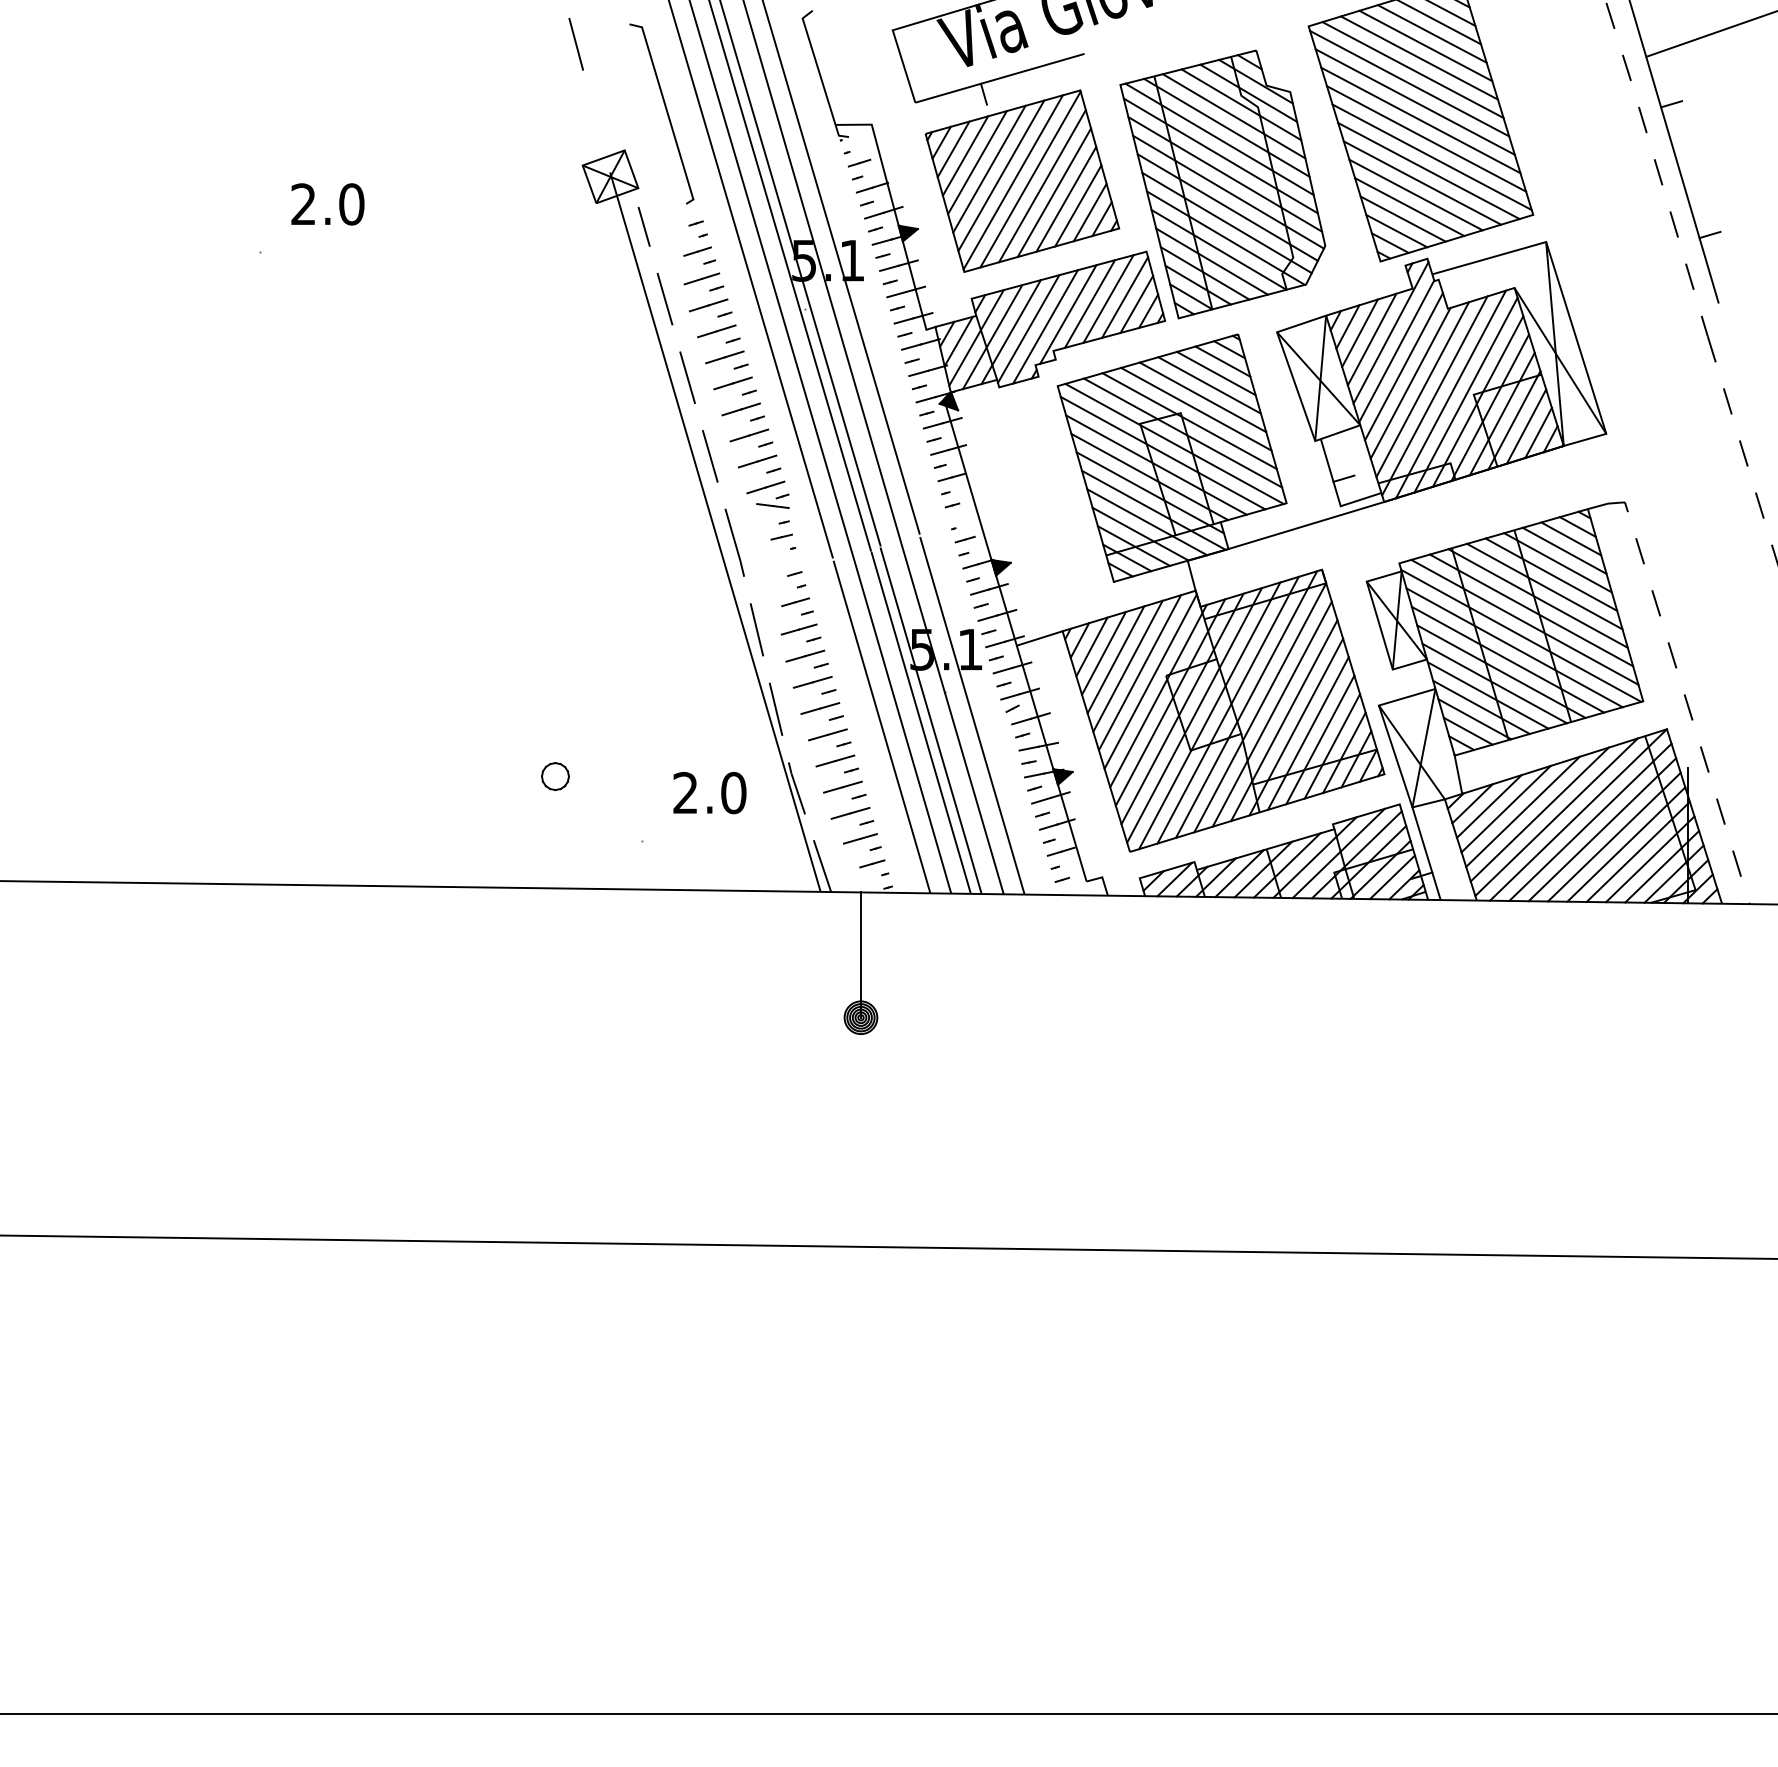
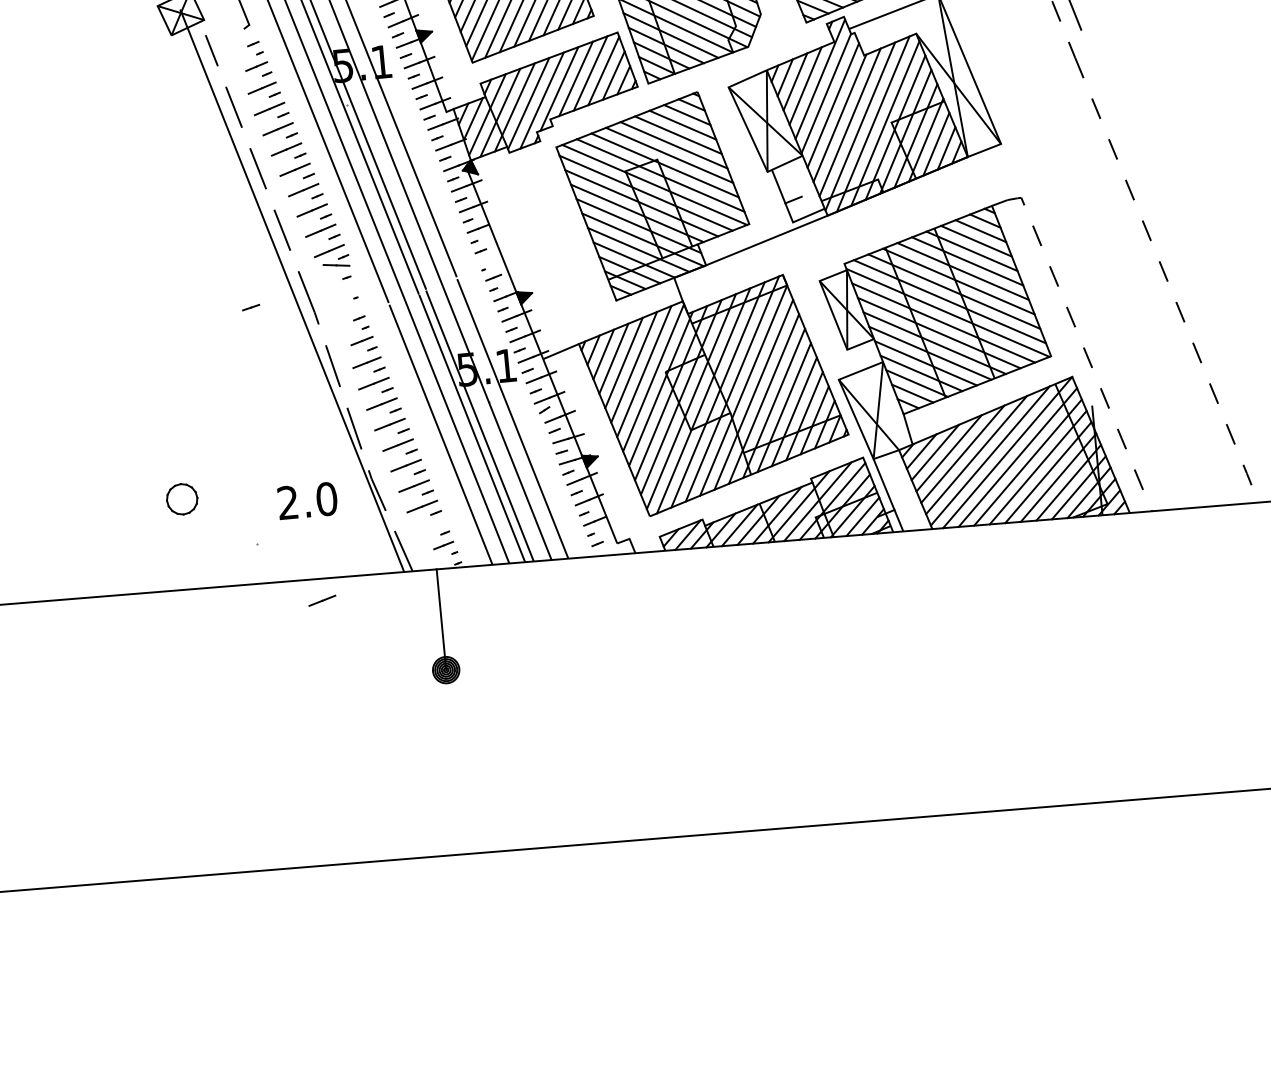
line: (781, 536) -> (250, 307), moved
part: (555, 776) -> (182, 499), size x1.4
line: (860, 838) -> (322, 600), moved

